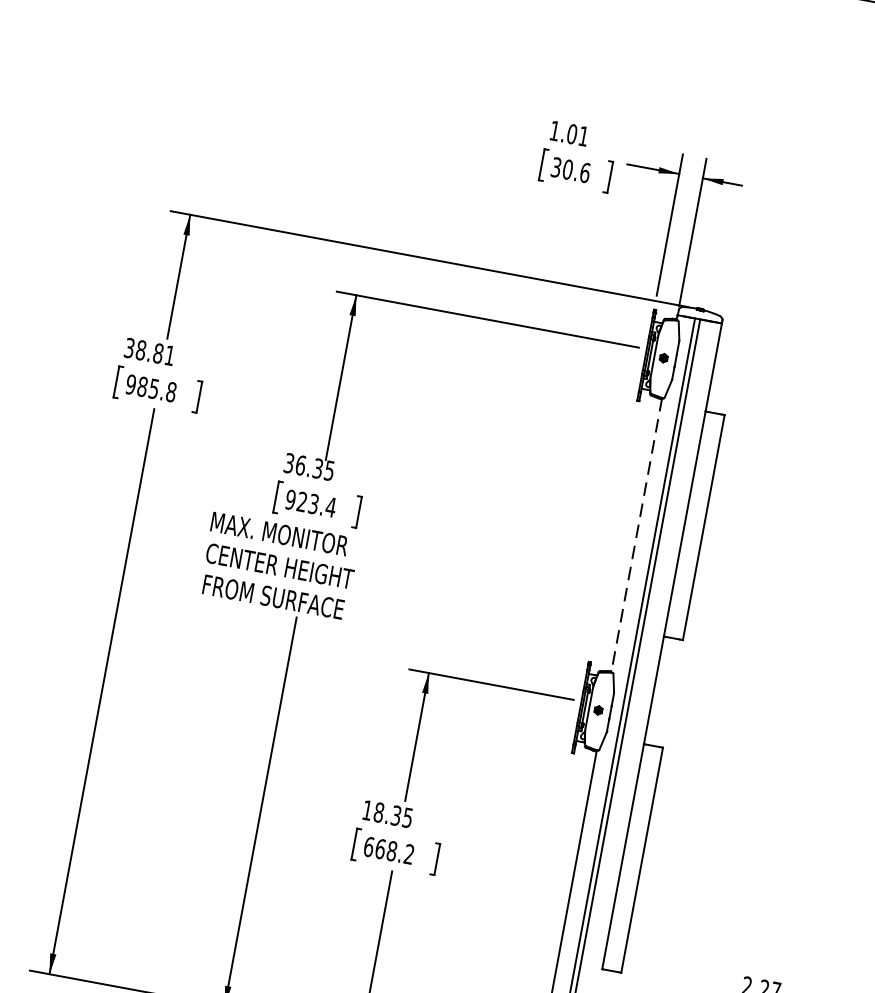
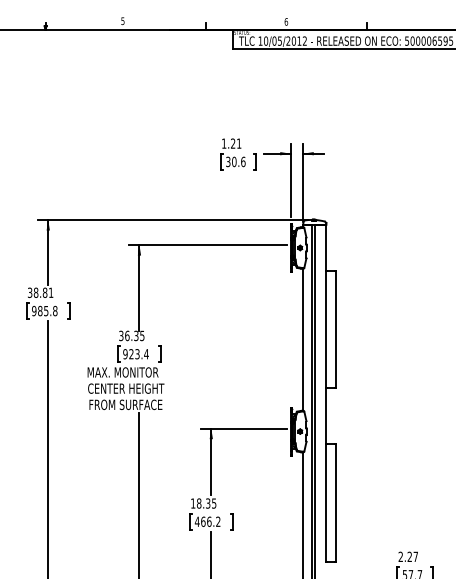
text: (570, 133) -> (232, 143), 1.01 -> 1.21
line: (637, 534) -> (303, 339), dashed -> solid
text: (378, 848) -> (202, 521), 668.2 -> 466.2

